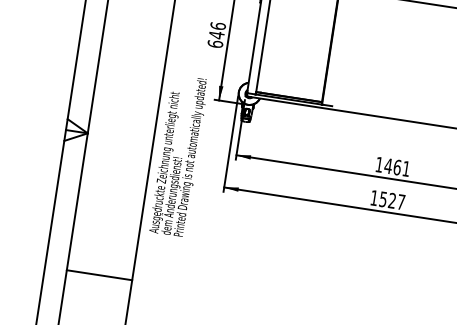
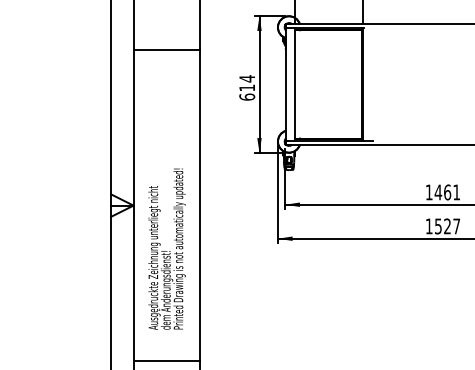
text: (217, 30) -> (247, 83), 646 -> 614
text: (178, 155) -> (166, 248), moved
line: (99, 275) -> (166, 361), moved

